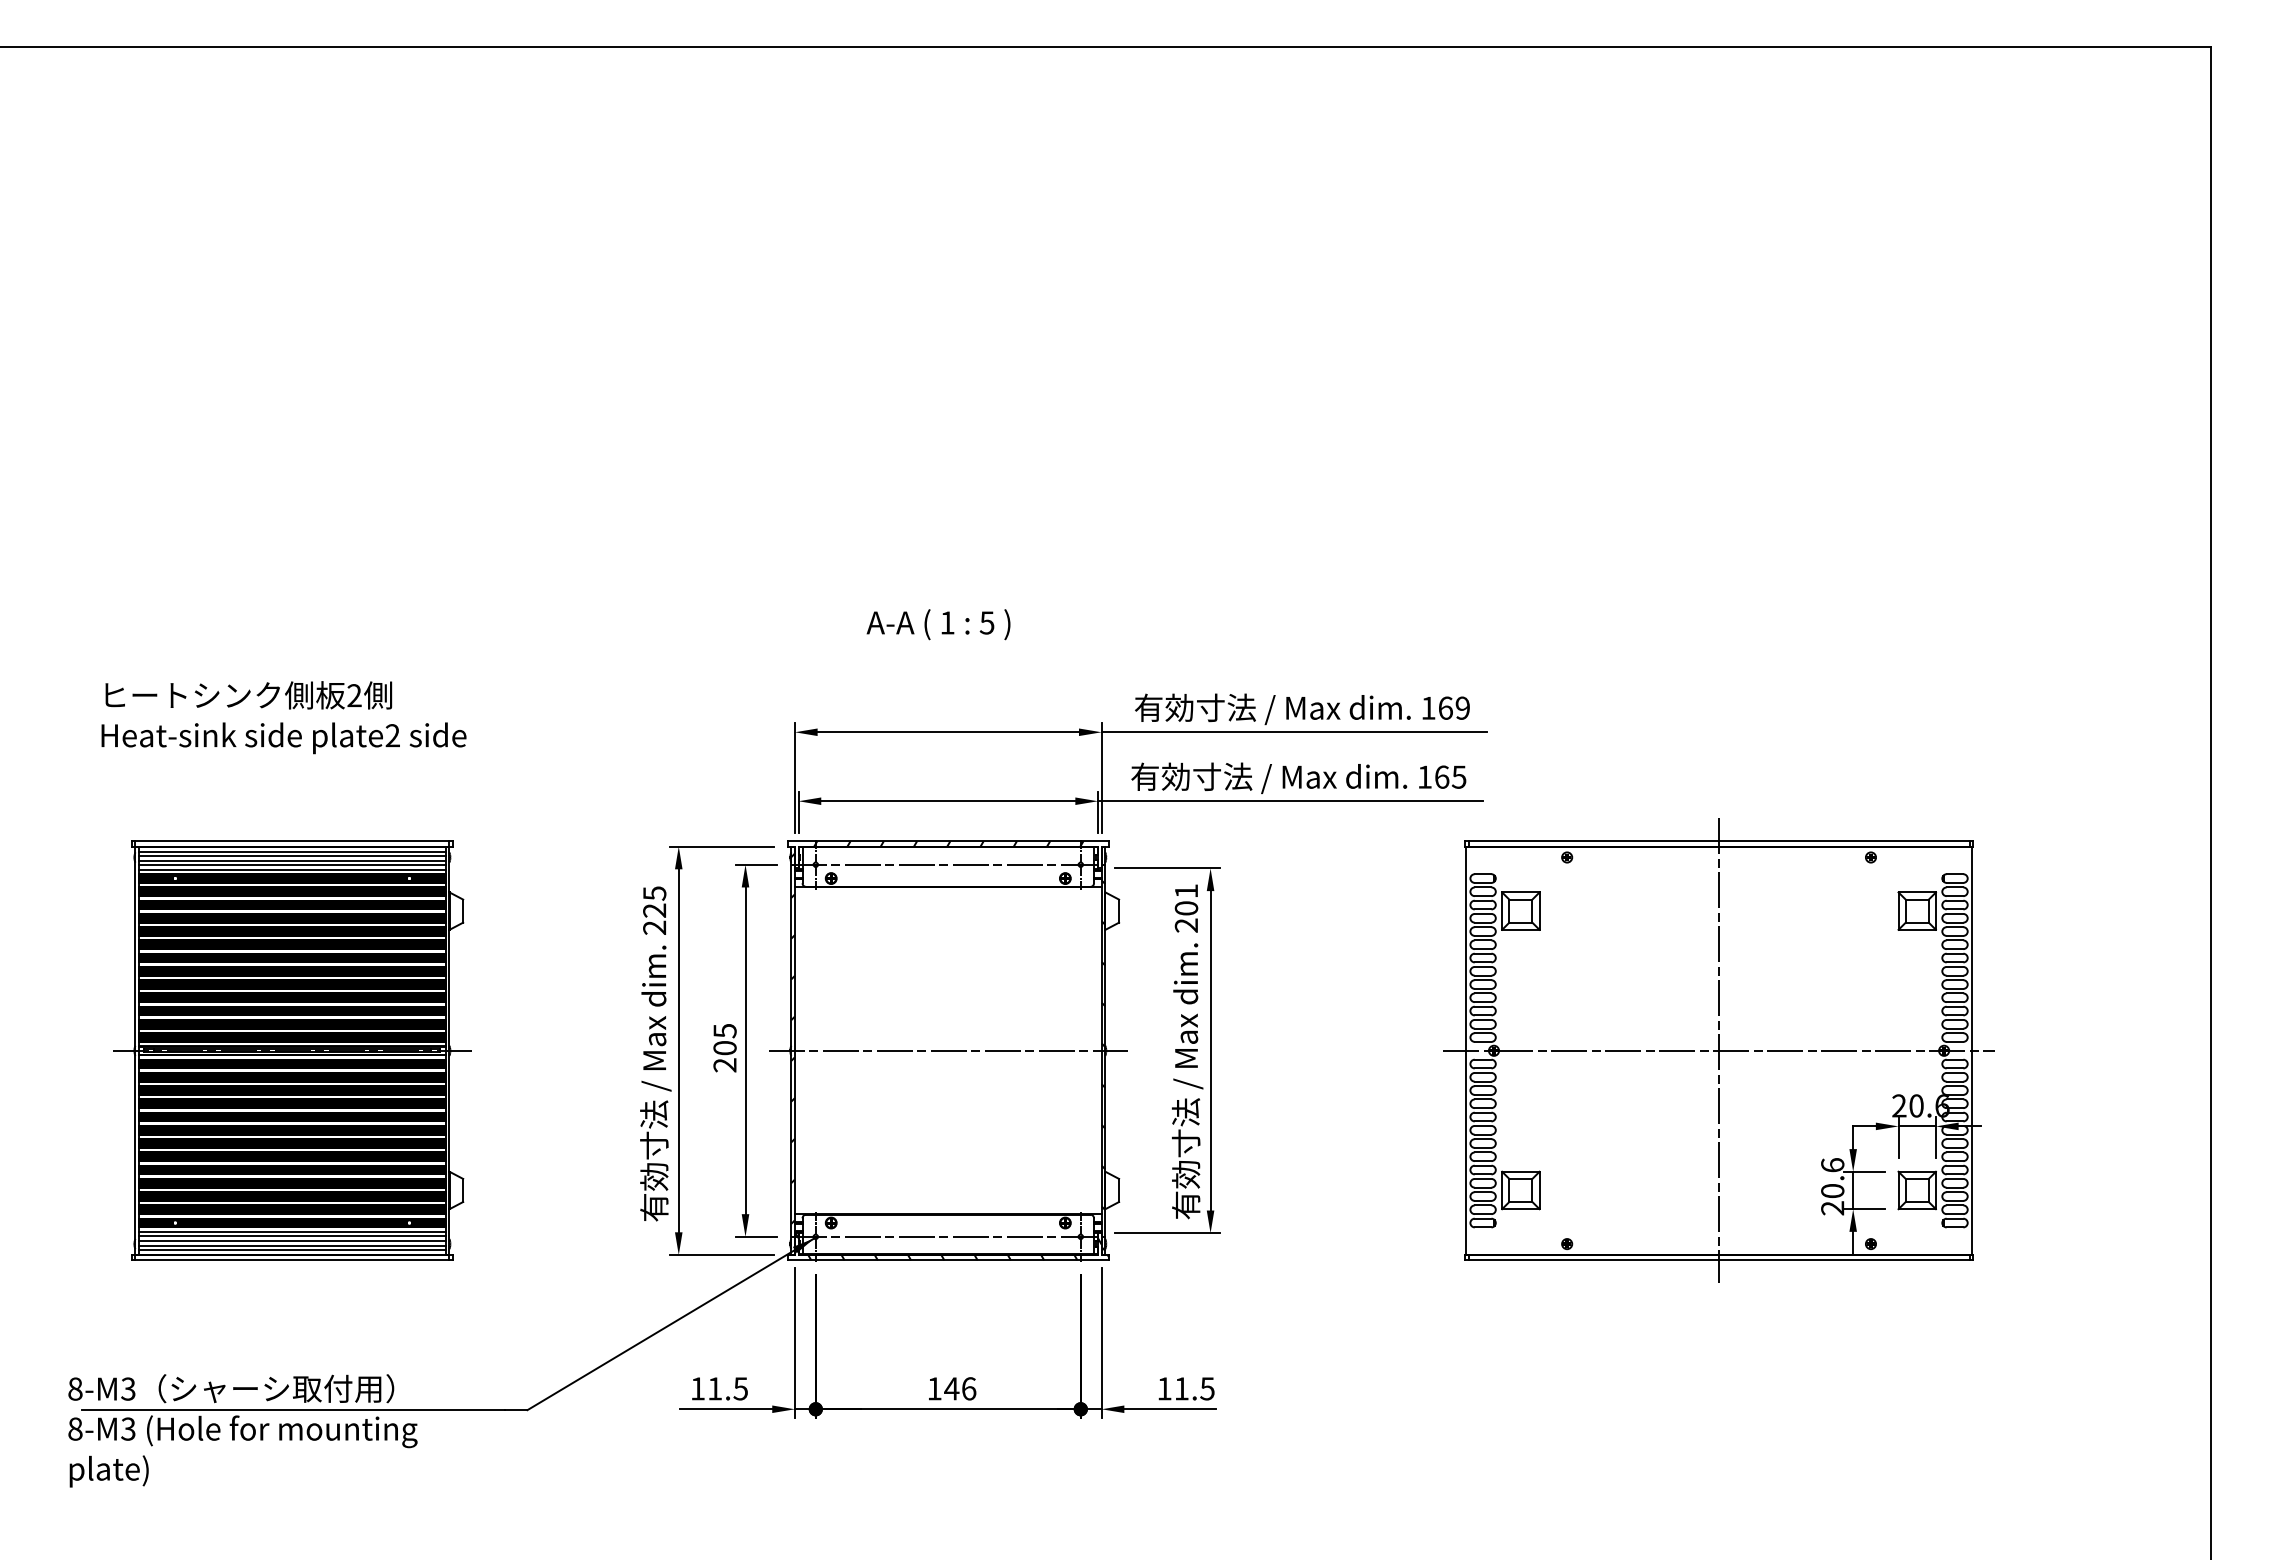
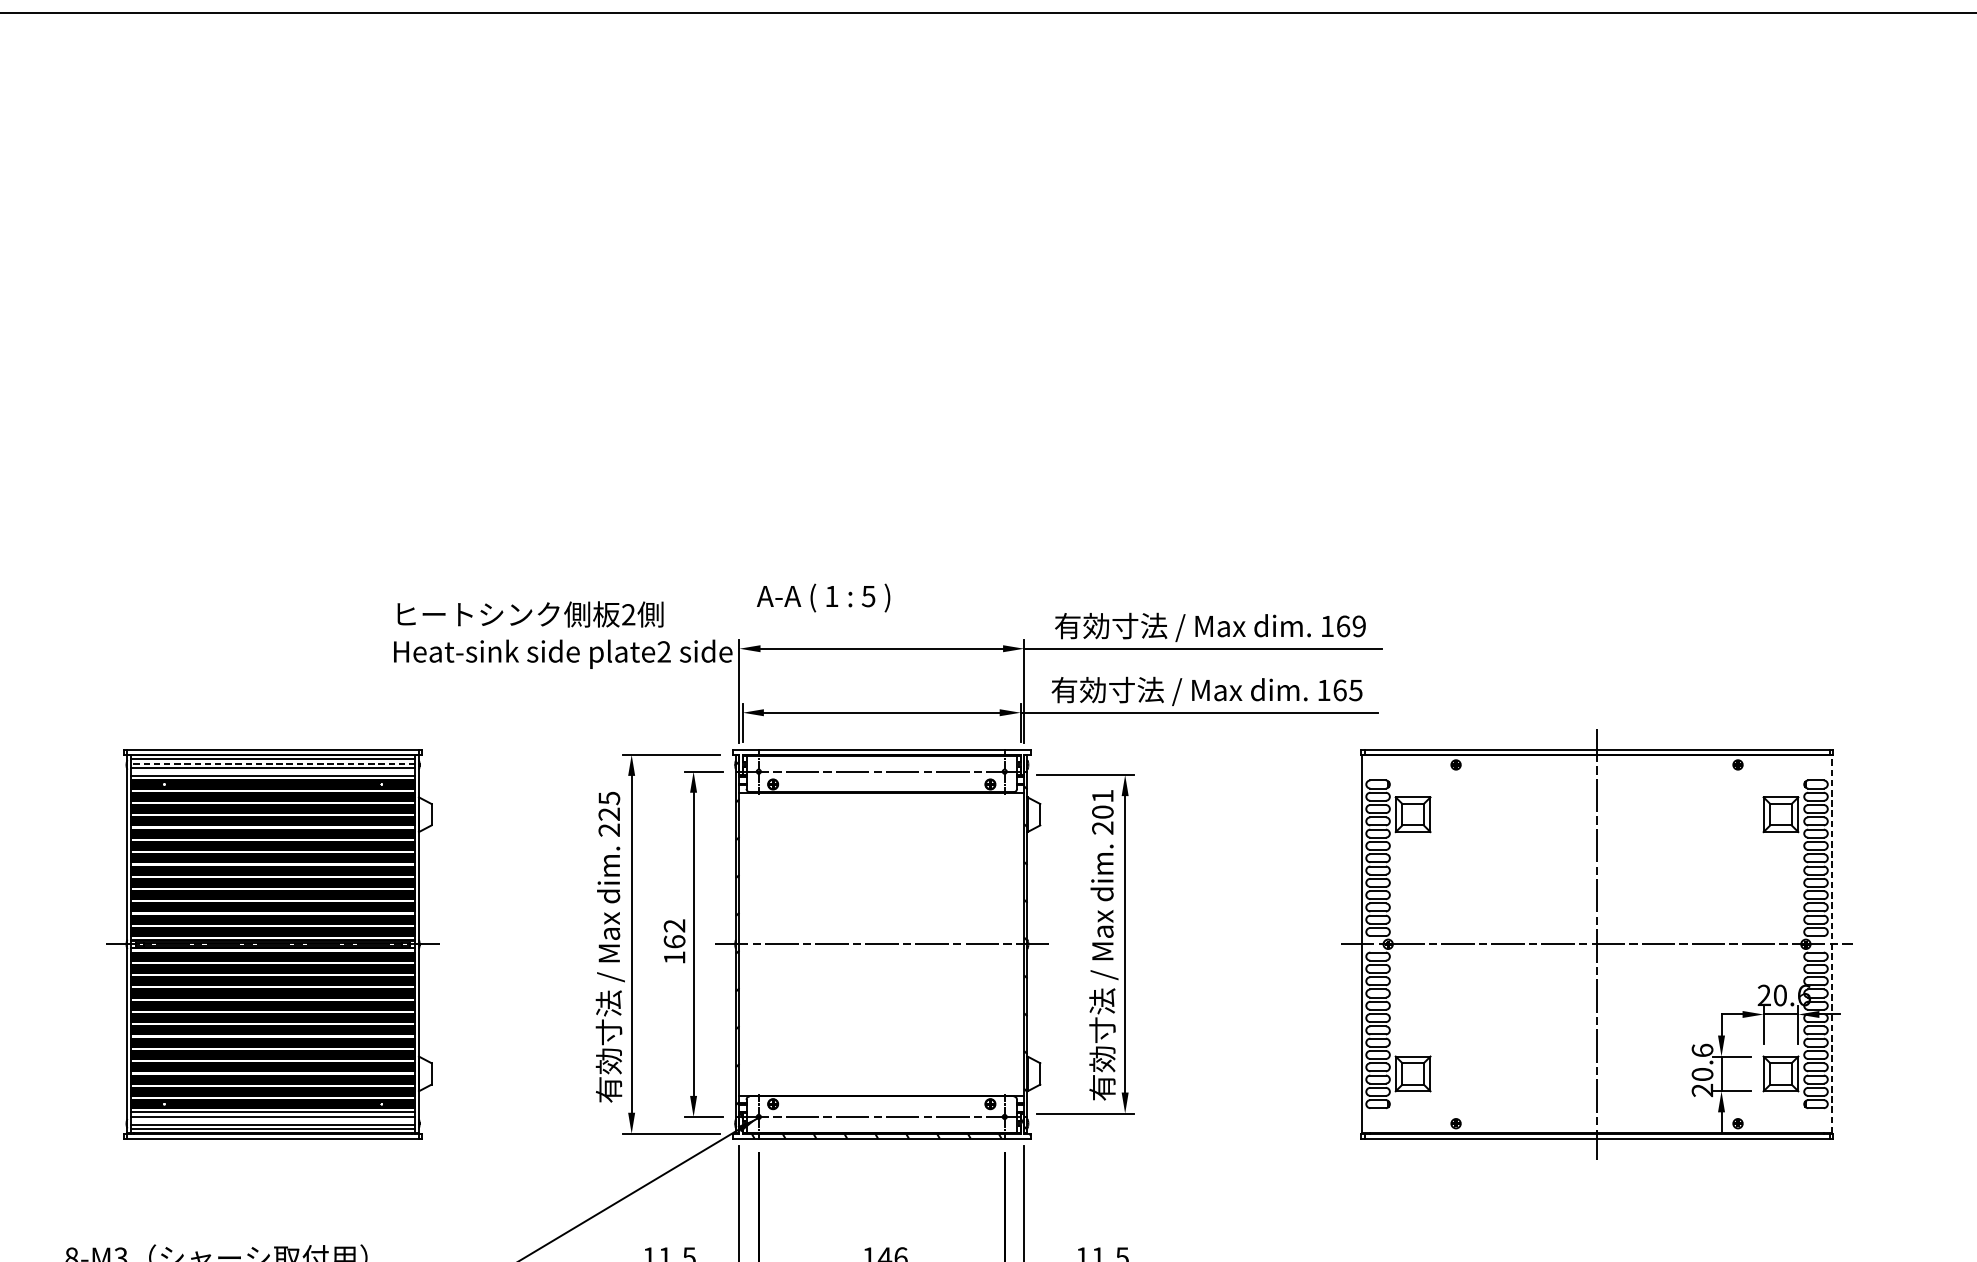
text: (938, 624) -> (823, 597), moved
text: (283, 717) -> (562, 635), moved
hatch: (957, 854) -> (890, 762), removed
line: (291, 856) -> (272, 764), solid -> dashed
line: (292, 865) -> (273, 772), removed
text: (724, 1047) -> (674, 941), 205 -> 162
line: (1972, 1050) -> (1832, 944), solid -> dashed
line: (292, 1241) -> (273, 1121), removed

